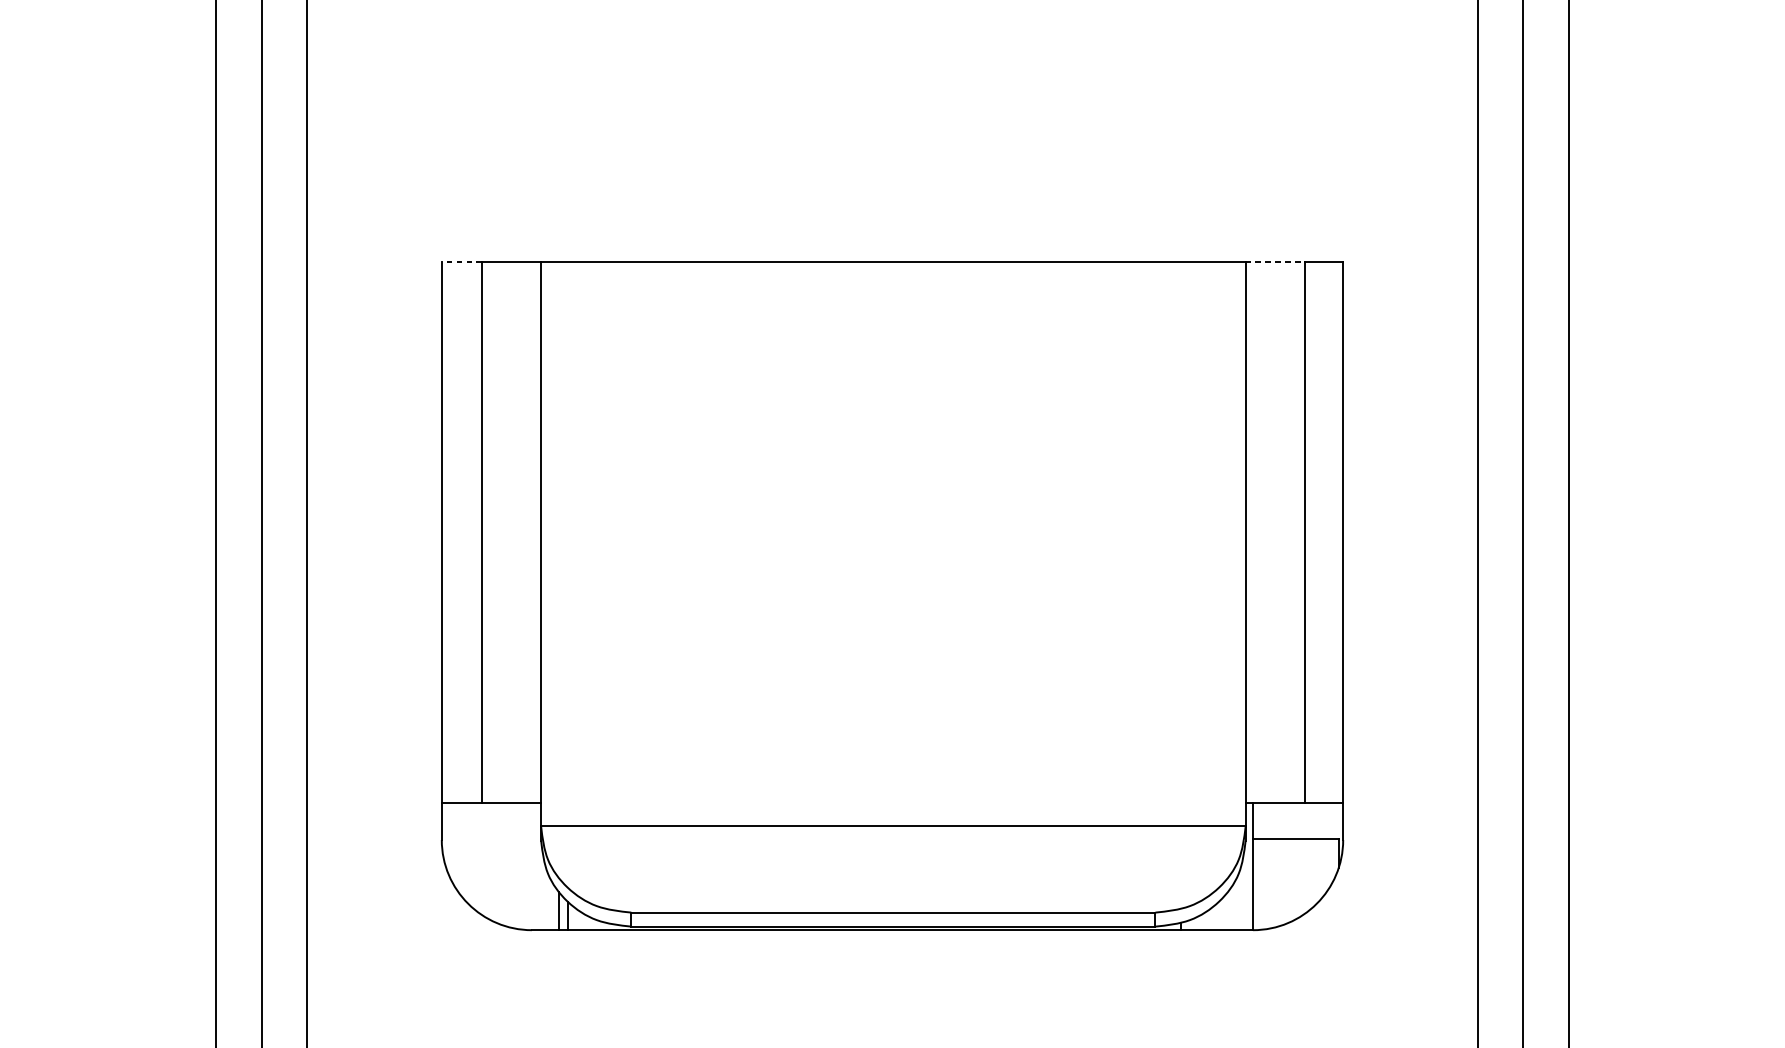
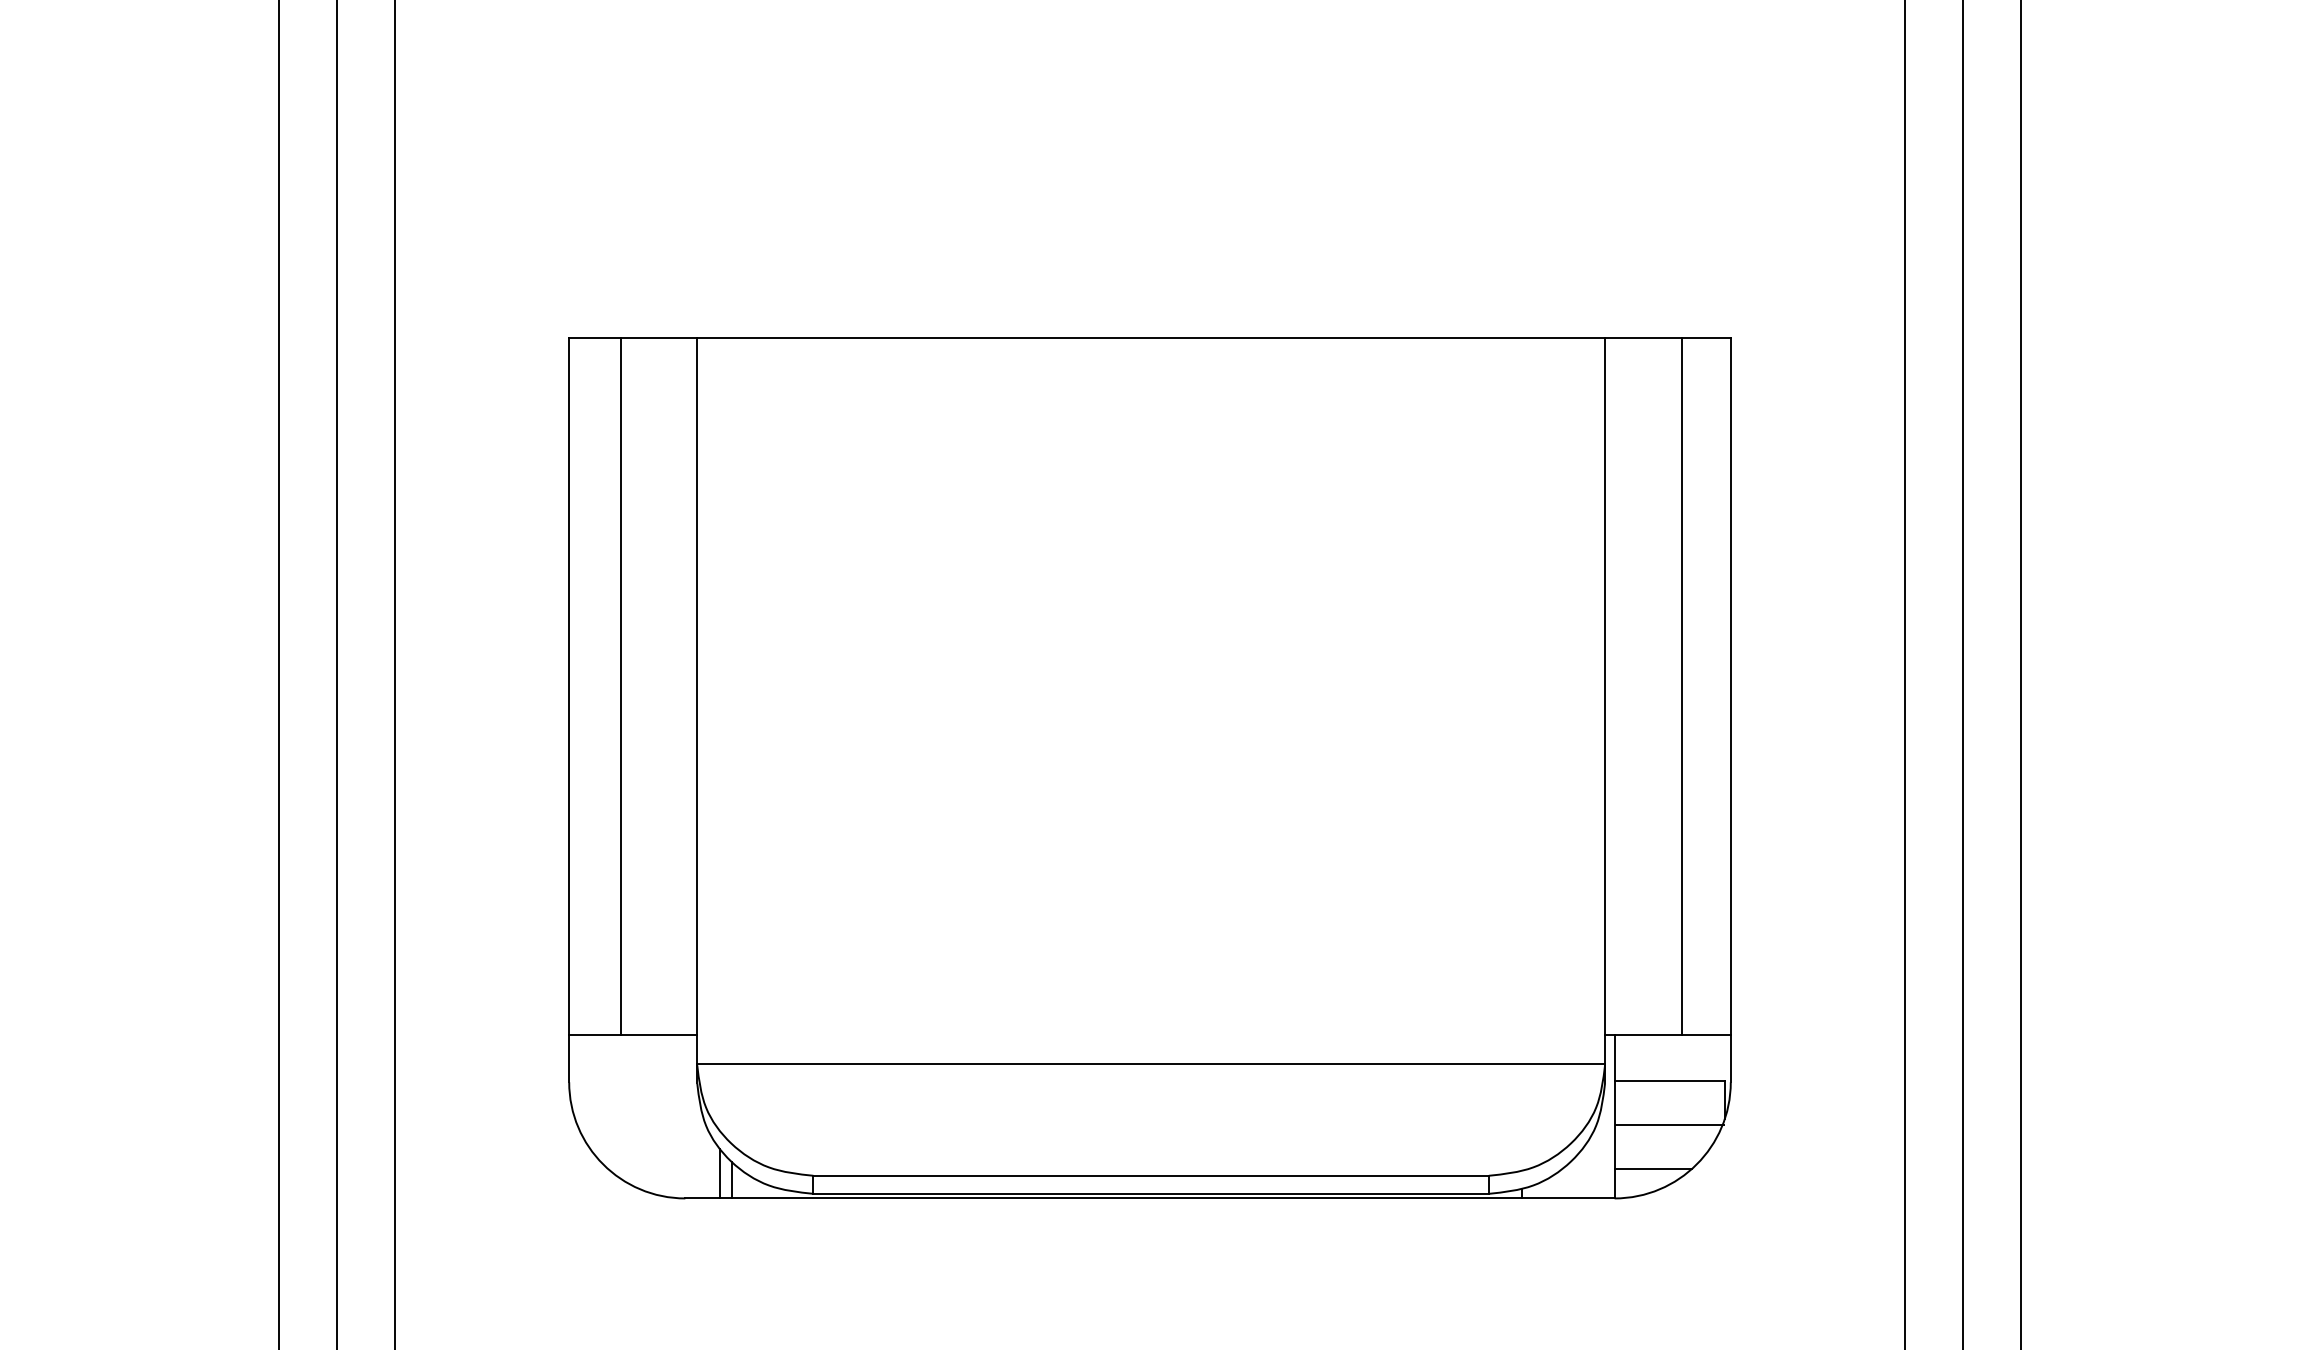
line: (462, 262) -> (595, 337), dashed -> solid
line: (1275, 262) -> (1643, 337), dashed -> solid
line: (1295, 872) -> (1669, 1124), added
line: (1283, 906) -> (1653, 1168), added

